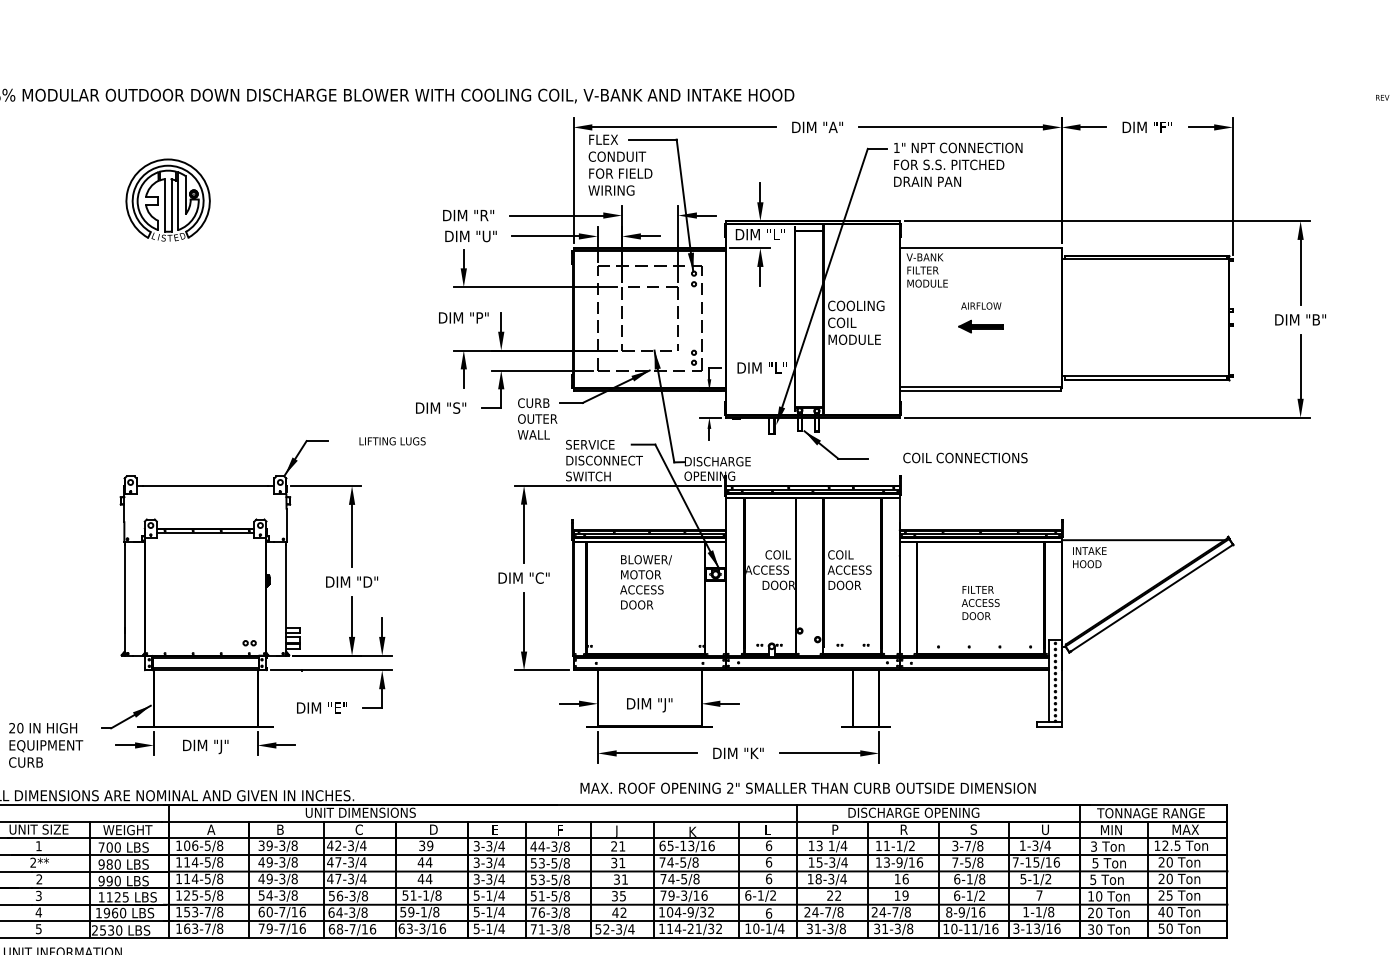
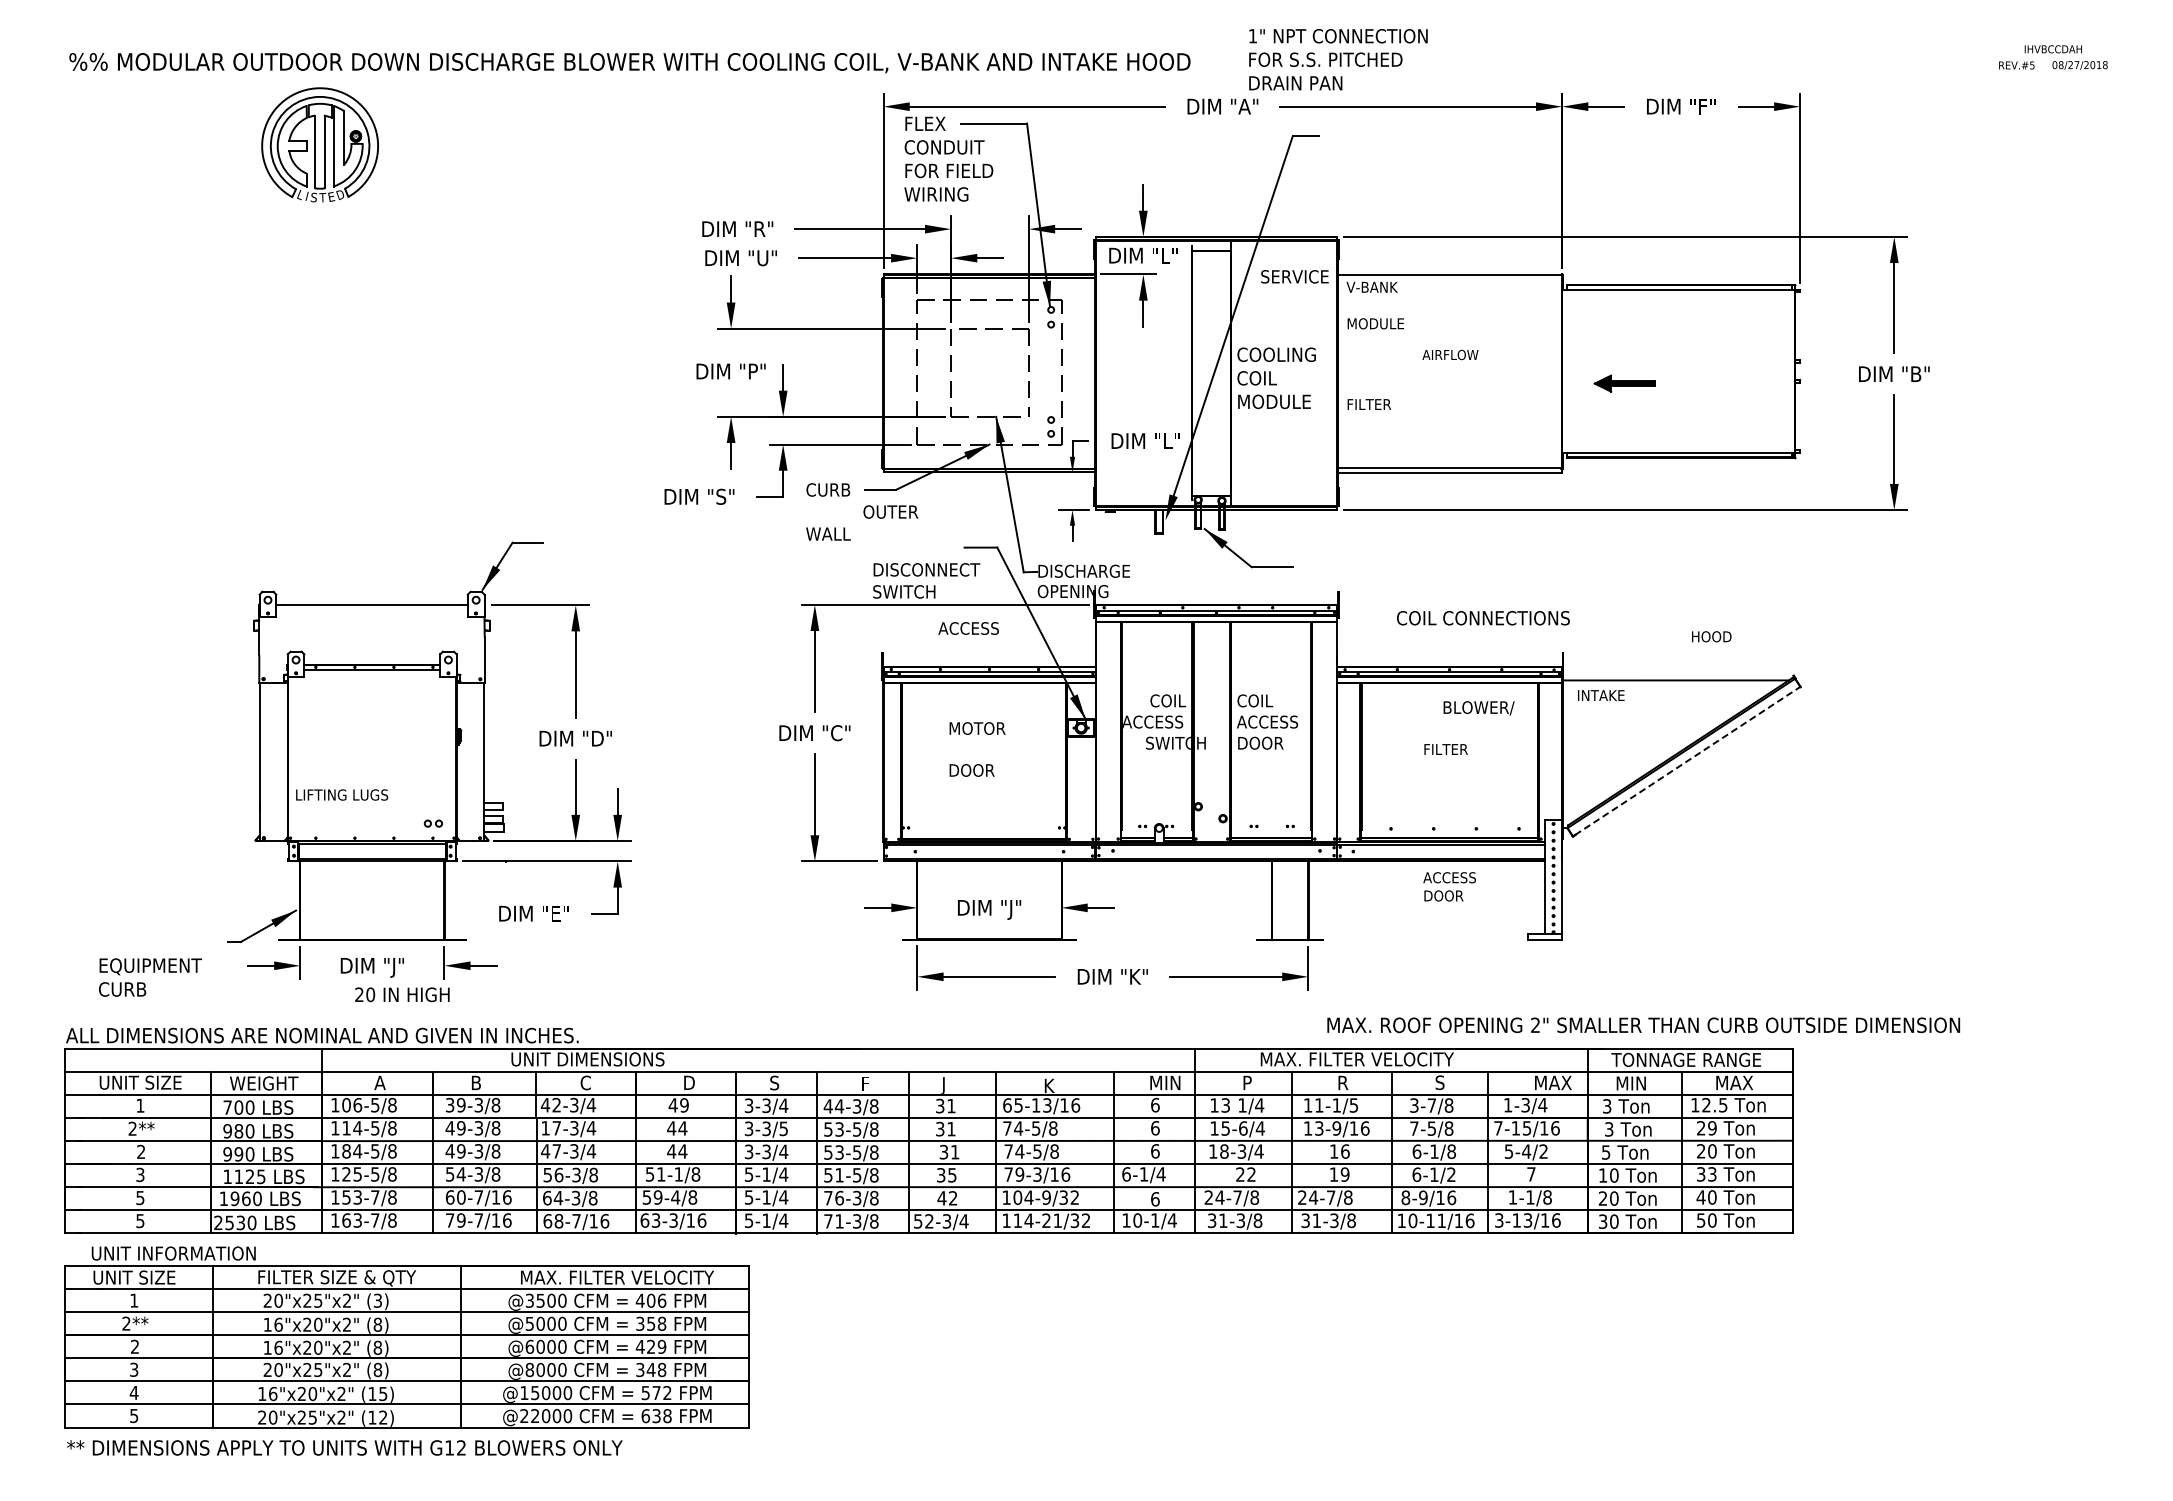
text: (958, 164) -> (1338, 59), moved
part: (167, 199) -> (319, 144), moved
text: (923, 270) -> (1369, 404), moved
part: (980, 326) -> (1624, 383), moved
text: (537, 418) -> (890, 511), moved
text: (392, 440) -> (342, 794), moved
text: (589, 444) -> (1294, 276), moved
text: (965, 458) -> (1483, 618), moved
text: (646, 560) -> (1478, 708), moved
text: (1087, 563) -> (1711, 636), moved
text: (783, 584) -> (1175, 742), DOOR -> SWITCH
text: (641, 589) -> (968, 628), moved
line: (1151, 597) -> (1687, 760), solid -> dashed
text: (980, 609) -> (1449, 886), moved
text: (43, 728) -> (402, 994), moved
text: (807, 788) -> (1643, 1025), moved
text: (913, 812) -> (1356, 1059), DISCHARGE OPENING -> MAX. FILTER VELOCITY
text: (495, 829) -> (774, 1082), E -> S
text: (776, 829) -> (1165, 1082), L -> MIN
text: (1054, 829) -> (1552, 1082), U -> MAX
text: (421, 845) -> (672, 1105), 39 -> 49
text: (911, 845) -> (1353, 1105), 11-1/2 -> 11-1/5
text: (614, 846) -> (940, 1106), 21 -> 31
text: (330, 862) -> (545, 1128), 47-3/4 -> 17-3/4
text: (501, 862) -> (783, 1128), 3-3/4 -> 3-3/5
text: (832, 862) -> (1243, 1128), 15-3/4 -> 15-6/4
text: (1095, 862) -> (1609, 1128), 5 -> 3
text: (1169, 862) -> (1712, 1128), 20 -> 29
text: (187, 879) -> (346, 1151), 114-5/8 -> 184-5/8
text: (1036, 879) -> (1526, 1151), 5-1/2 -> 5-4/2
text: (772, 895) -> (1160, 1174), 6-1/2 -> 6-1/4
text: (1165, 895) -> (1706, 1174), 25 -> 33
text: (38, 912) -> (139, 1198), 4 -> 5
text: (423, 912) -> (675, 1197), 59-1/8 -> 59-4/8

